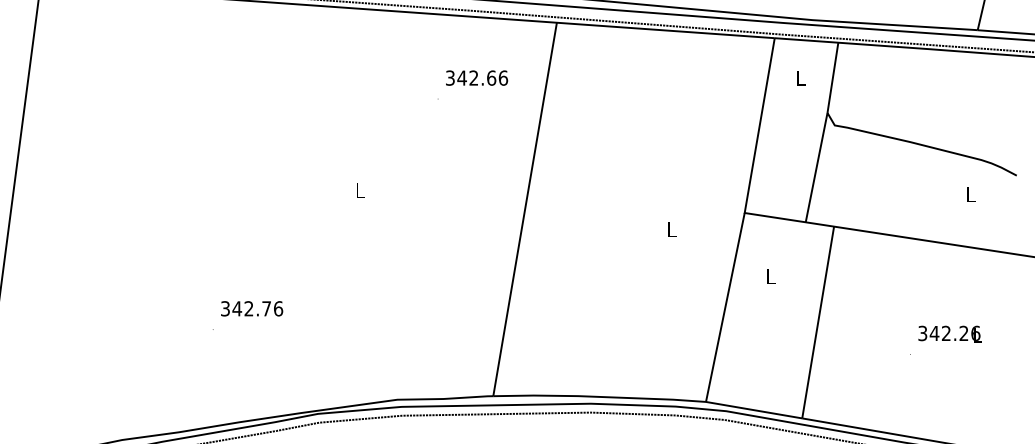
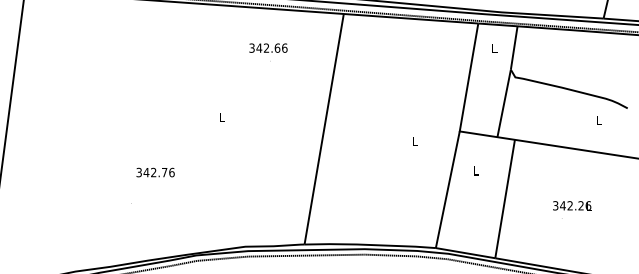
text: (477, 77) -> (268, 47), moved
text: (251, 308) -> (155, 172), moved
text: (950, 332) -> (572, 205), moved

